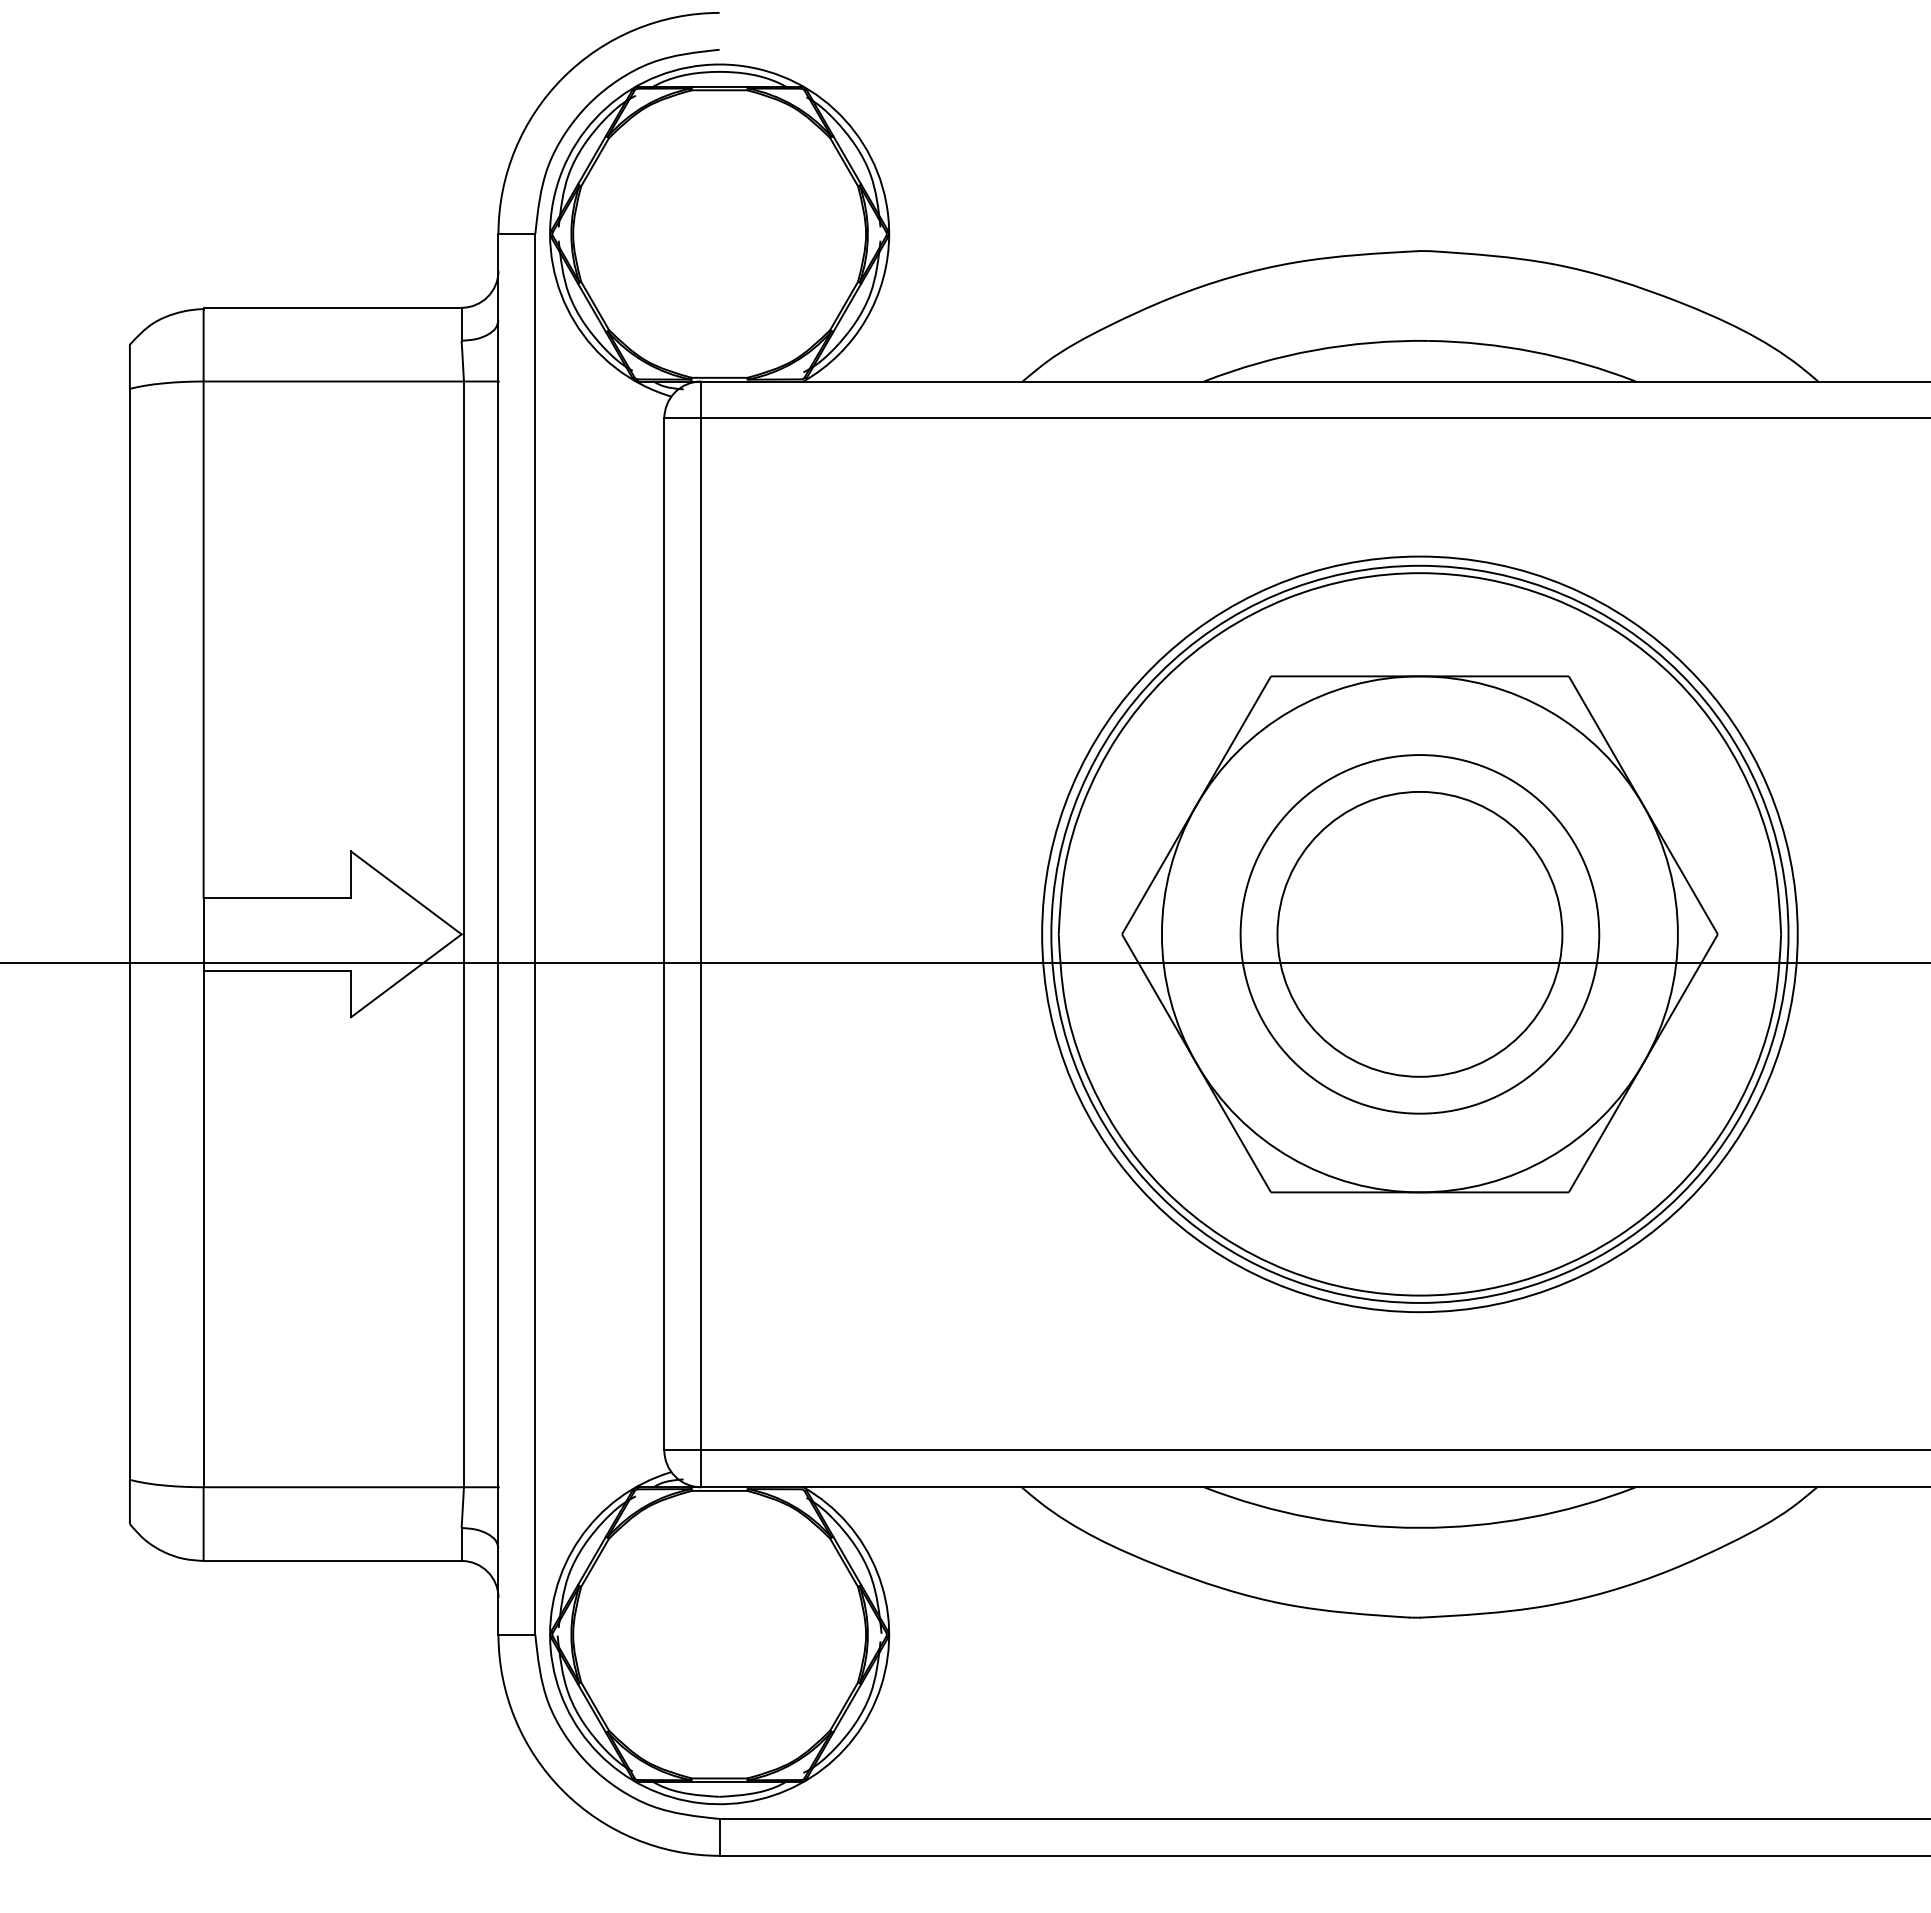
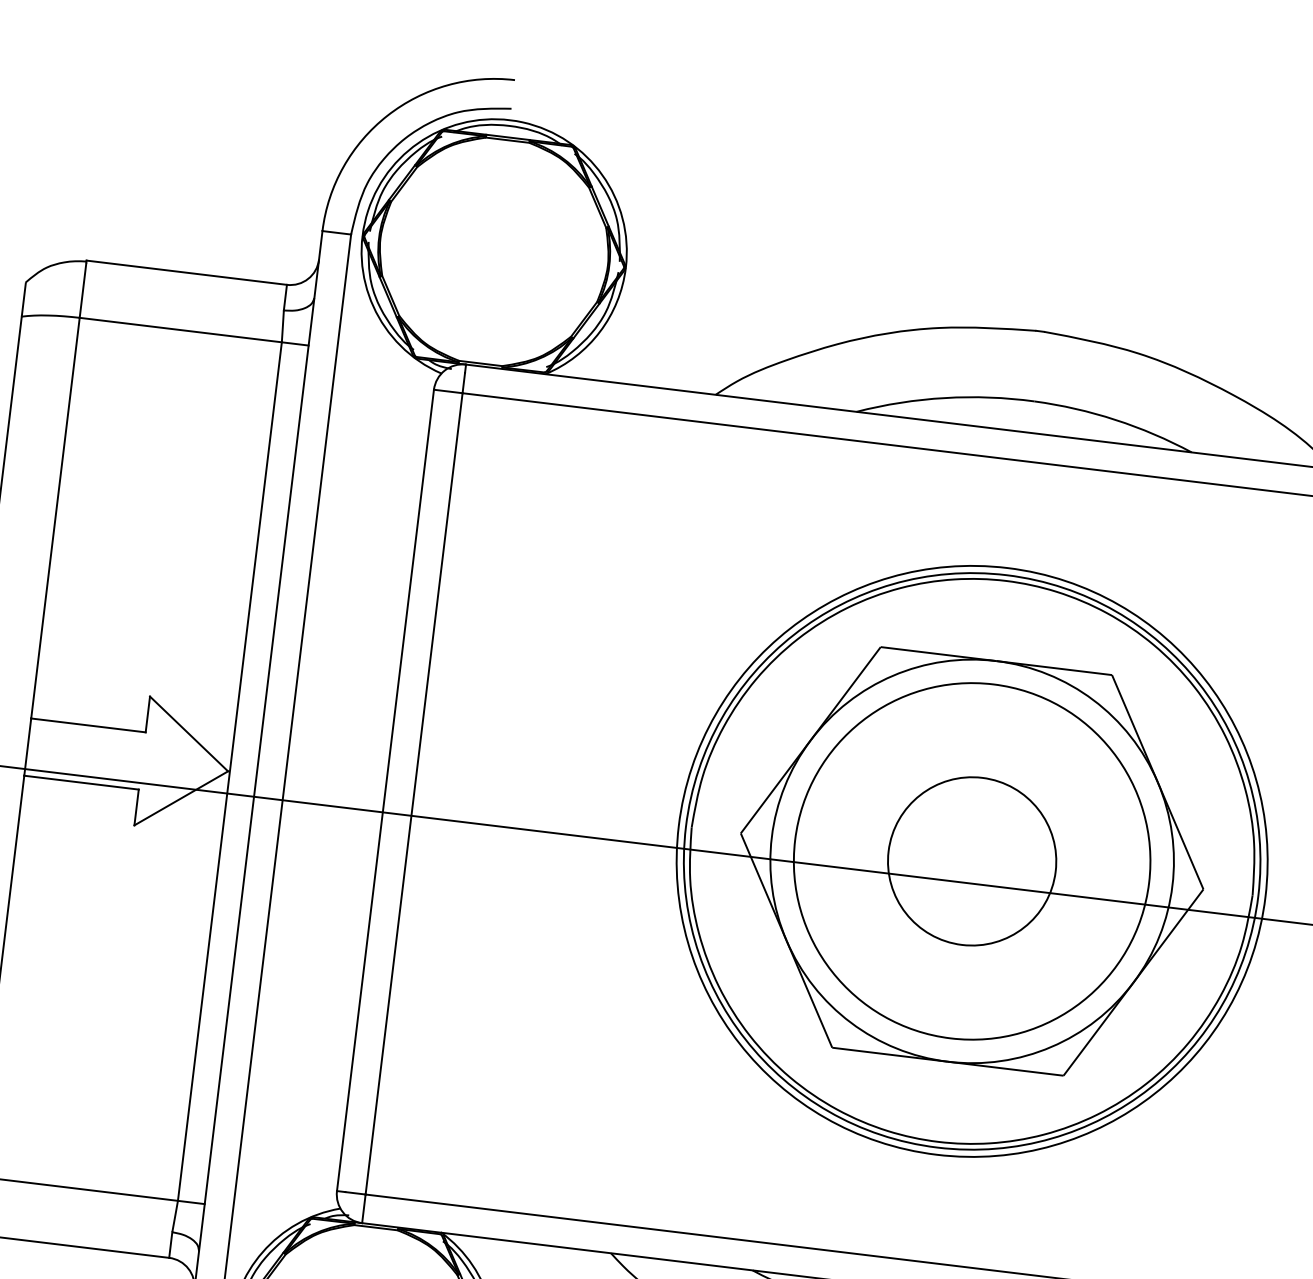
circle: (1419, 933) -> (971, 860), size x1.6
circle: (1419, 934) -> (971, 861), size x0.6

